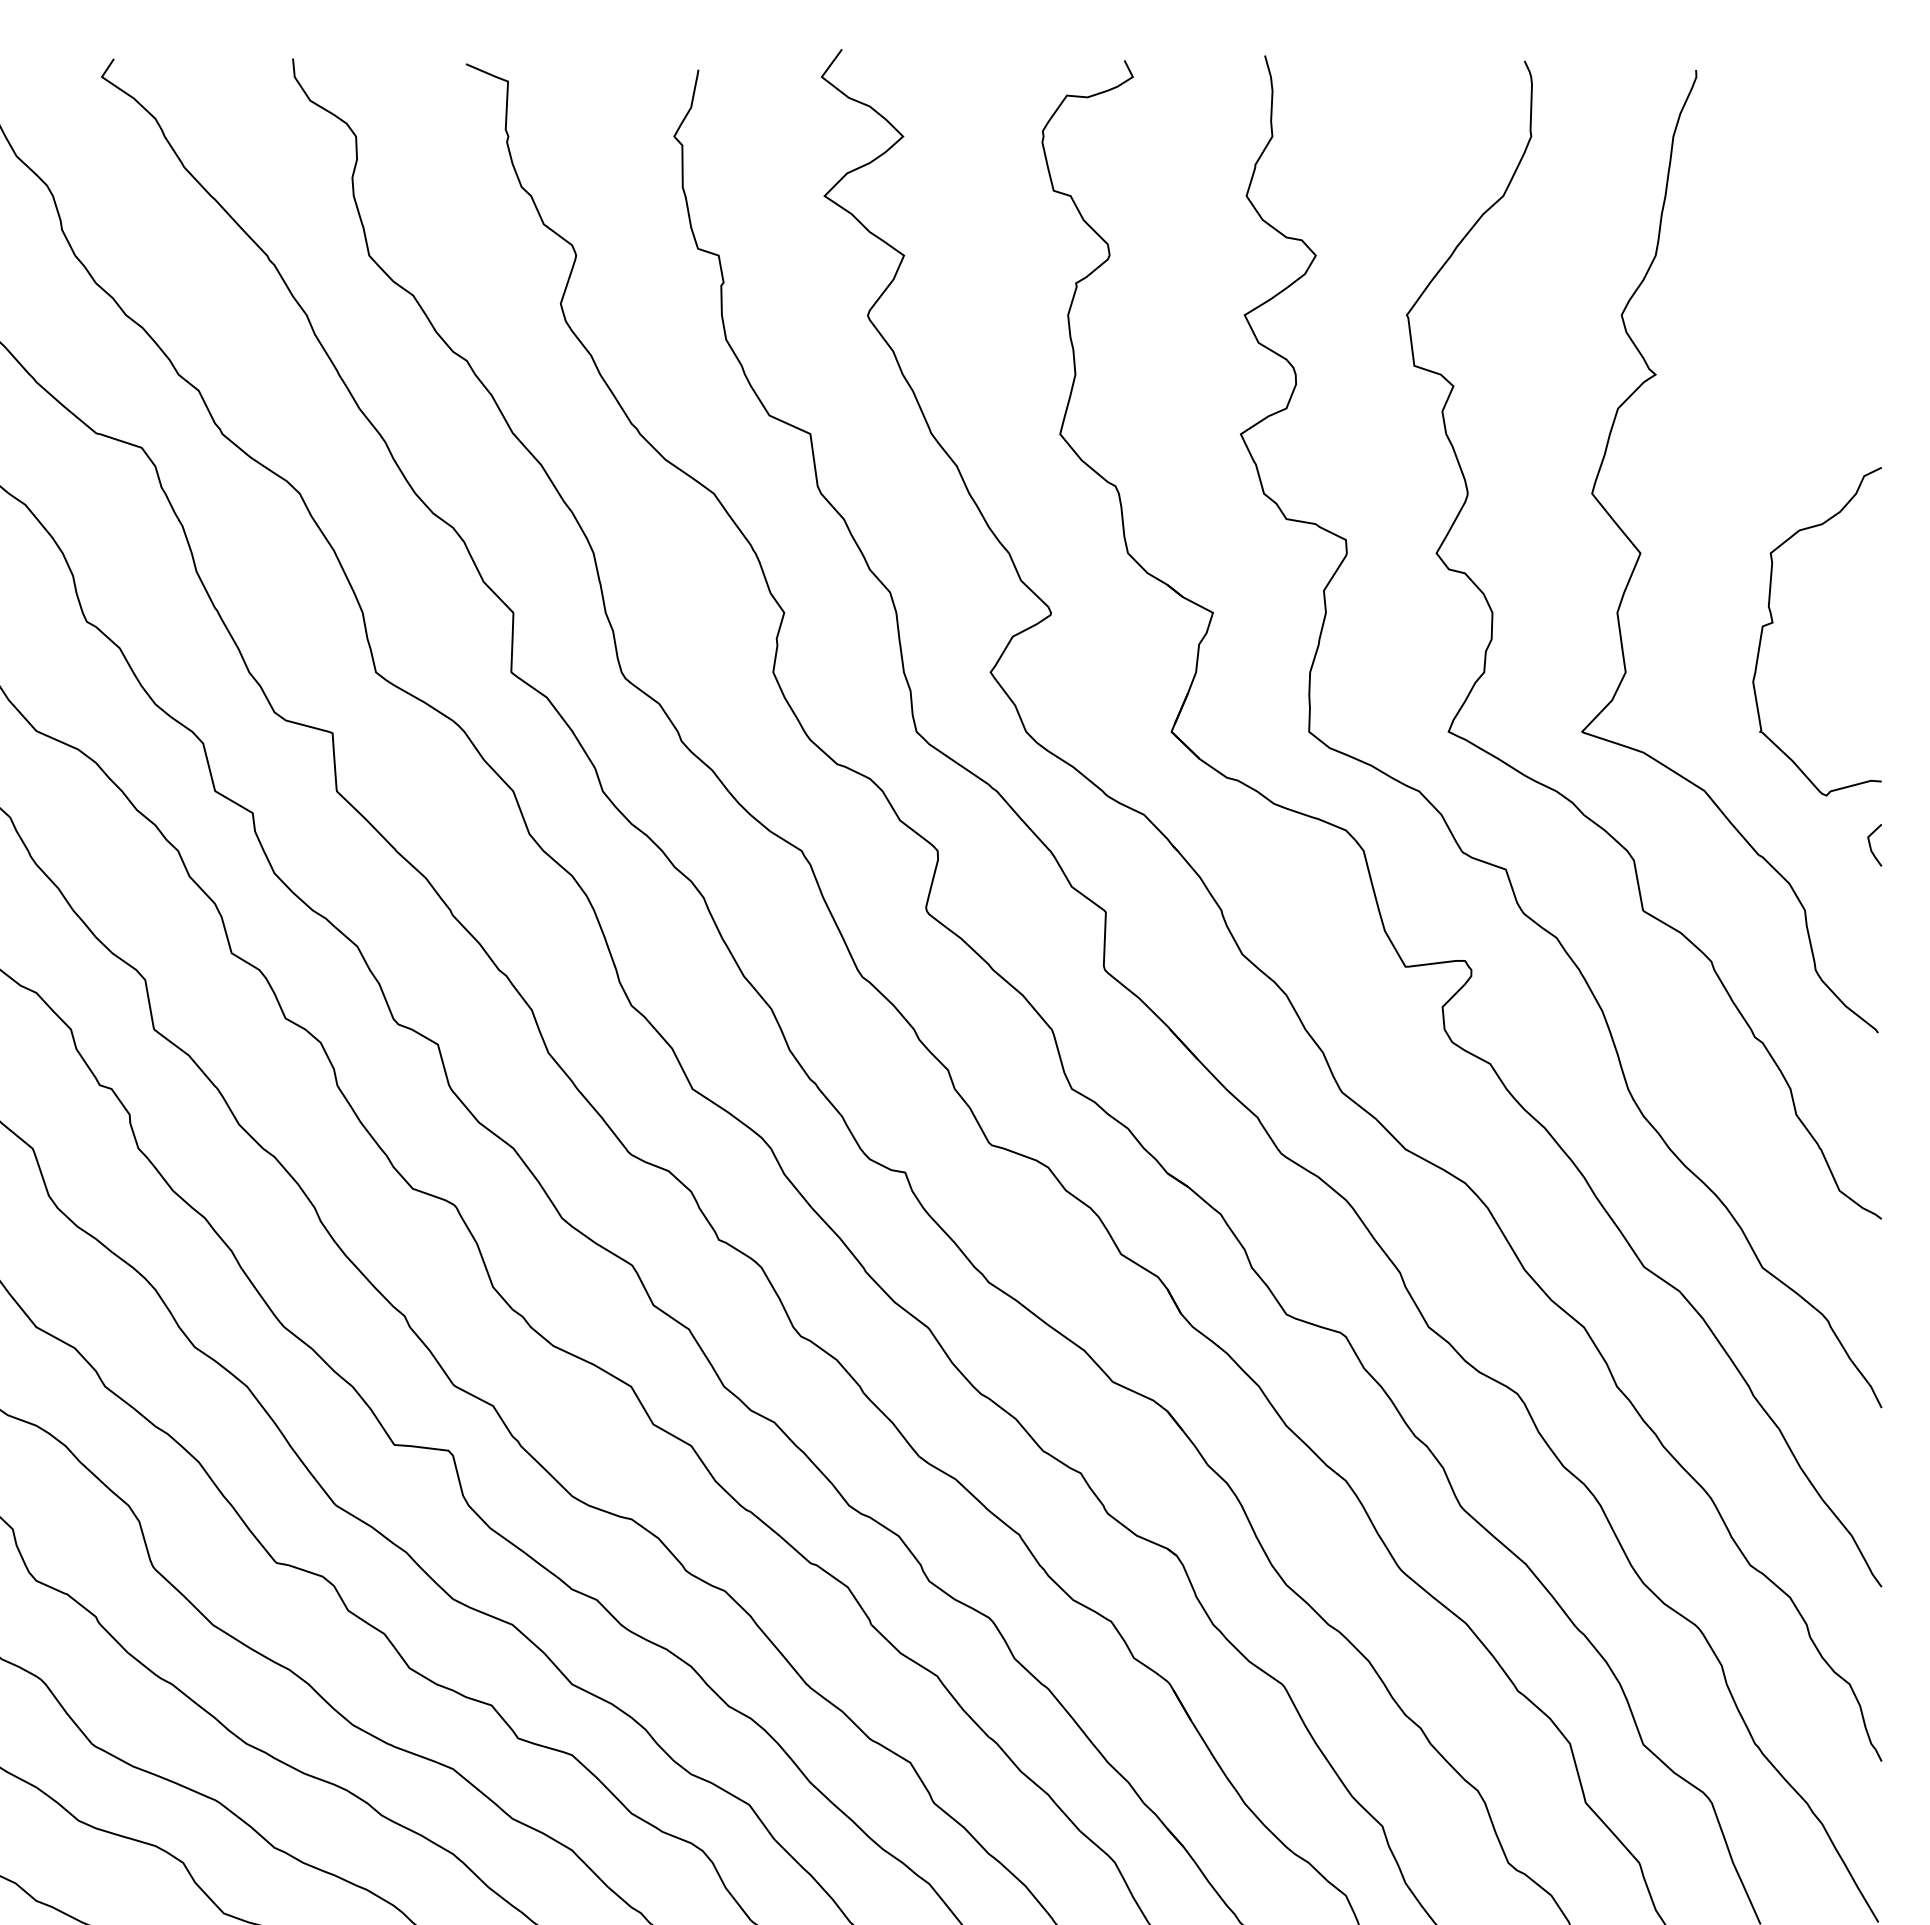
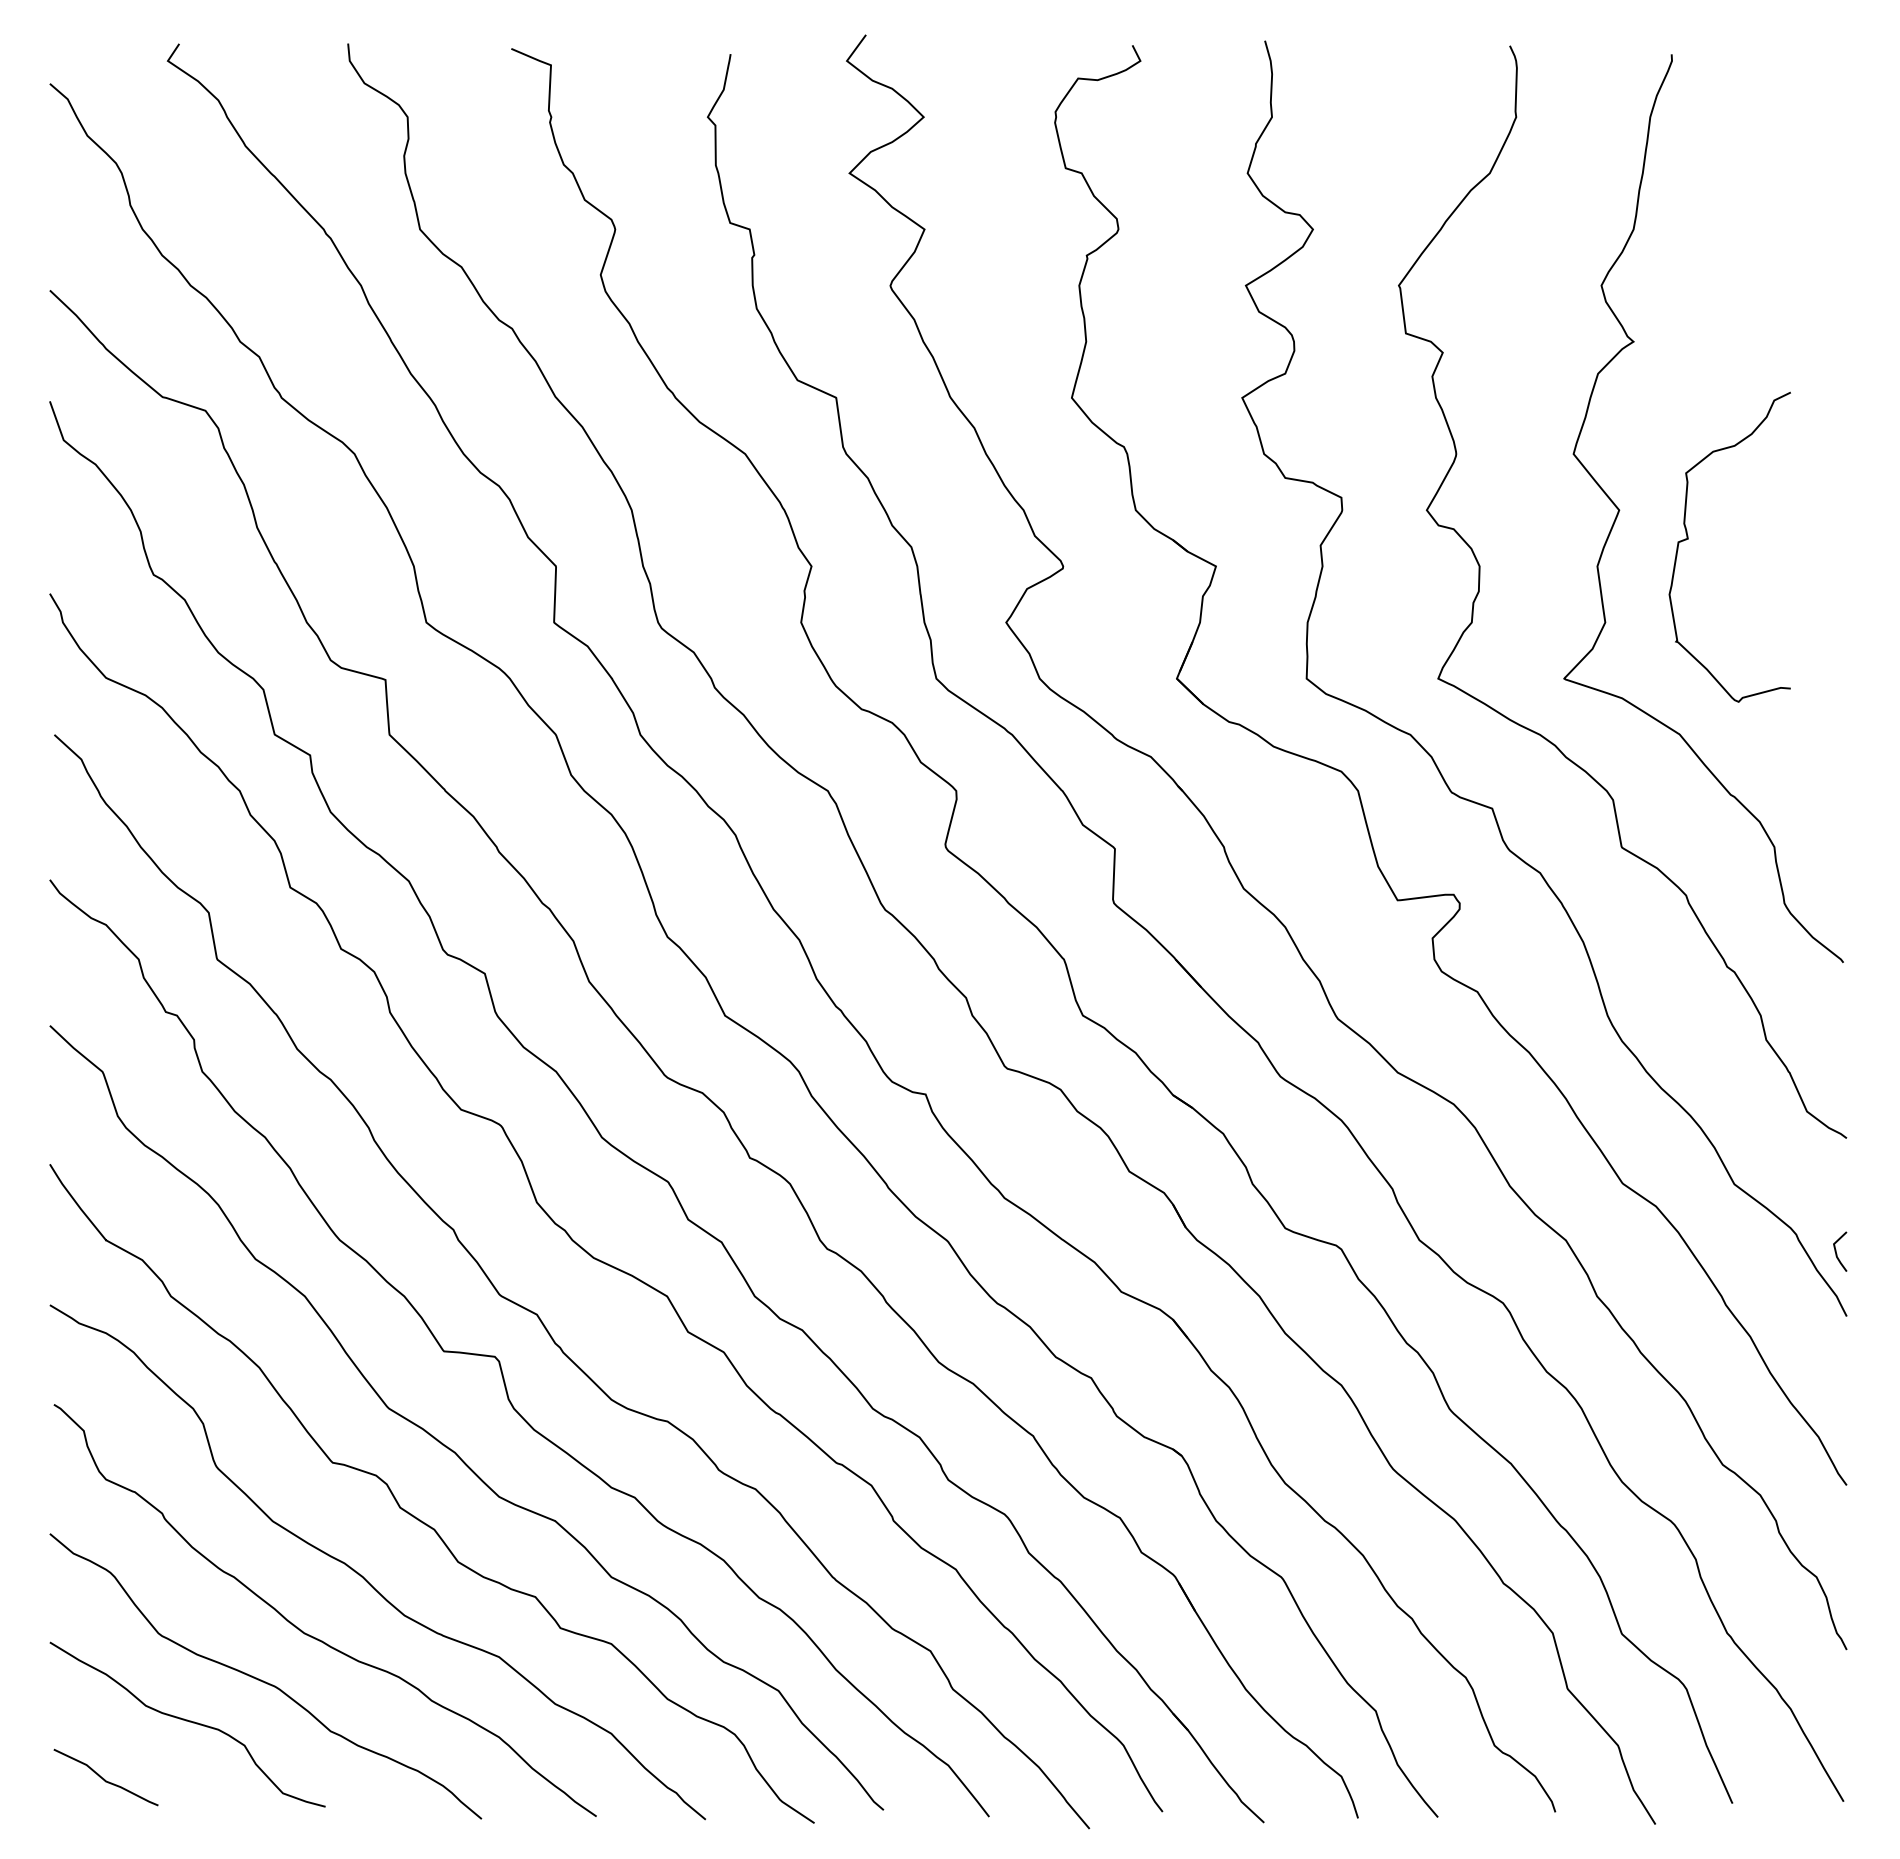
curve: (1773, 623) -> (1688, 539), moved
line: (1871, 847) -> (1837, 1253), moved

